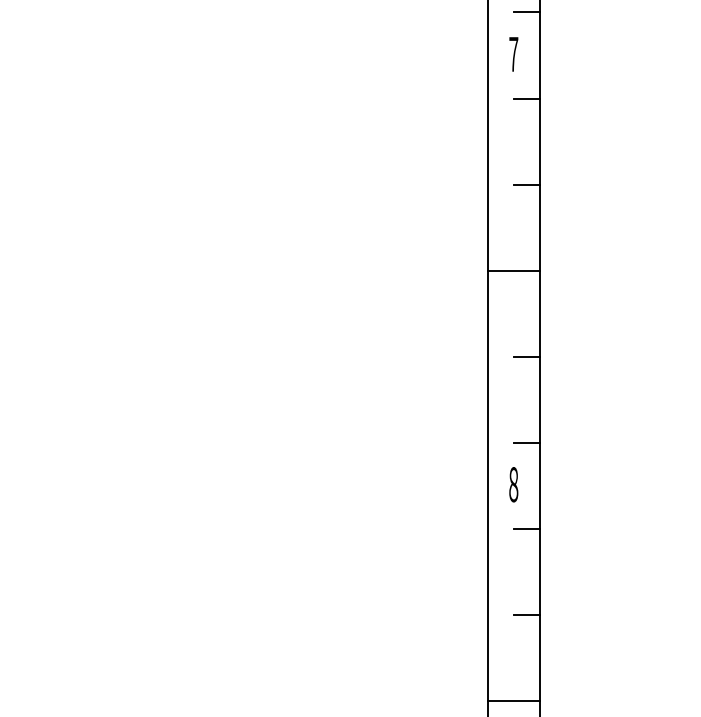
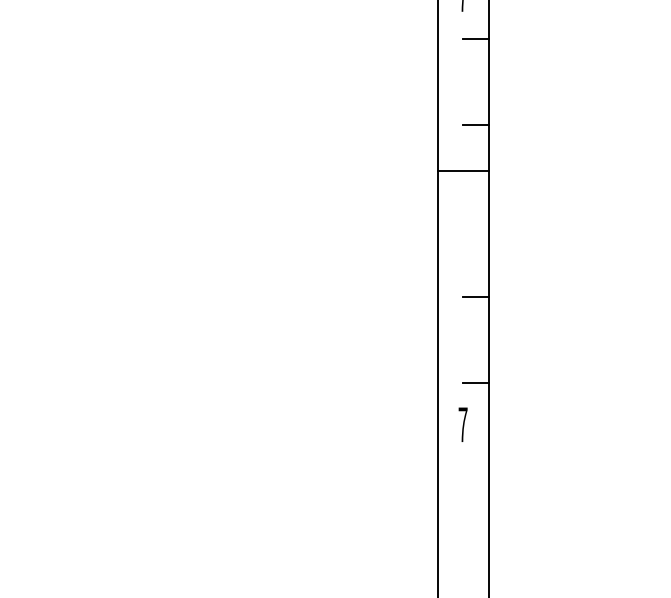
line: (513, 270) -> (462, 170), moved
text: (513, 484) -> (462, 424), ８ -> ７
line: (526, 528) -> (475, 468), removed
line: (526, 614) -> (475, 554), removed

